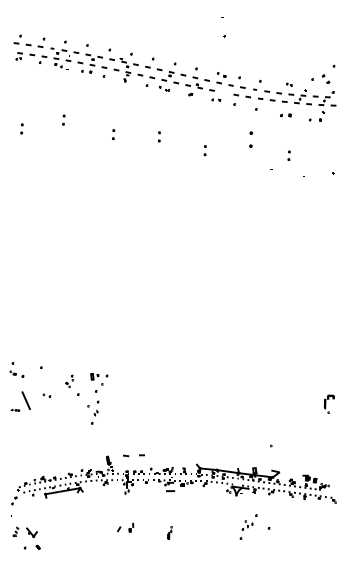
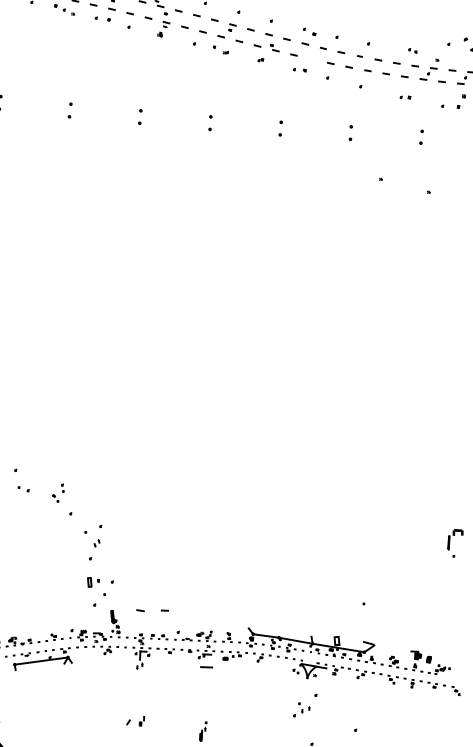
part: (285, 114) -> (405, 96), size x0.62
part: (63, 119) -> (69, 109), moved
part: (250, 139) -> (350, 132), size x0.62
part: (204, 150) -> (279, 128), moved
part: (288, 155) -> (420, 136), moved
part: (99, 382) -> (100, 591), moved
part: (46, 395) -> (22, 488), moved
part: (249, 522) -> (304, 705), moved
part: (125, 527) -> (135, 720), size x0.71

